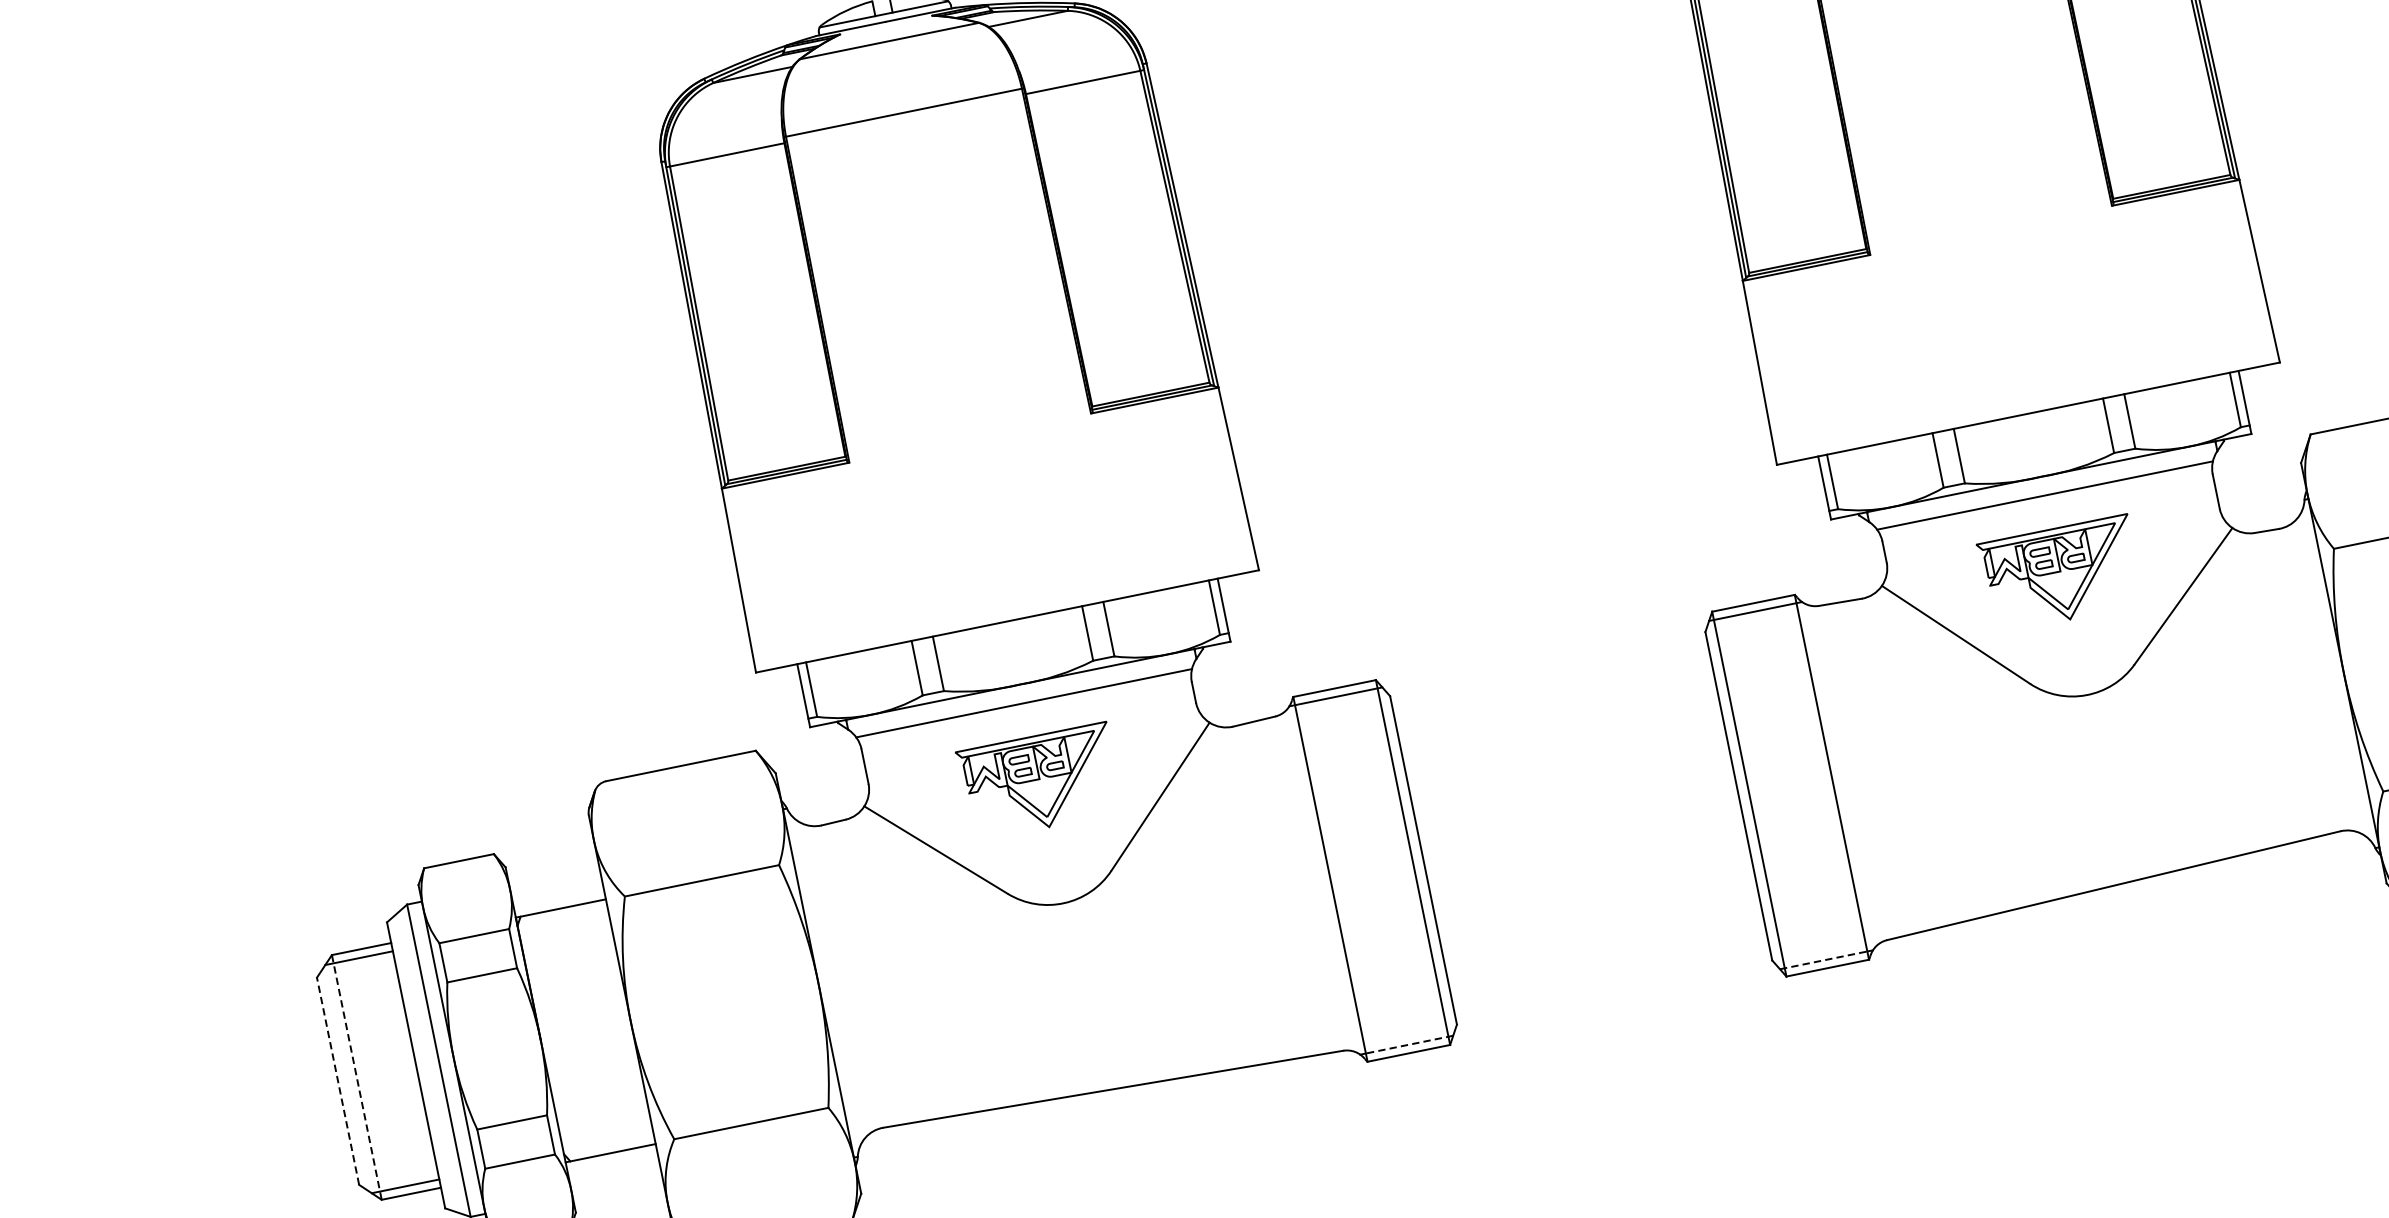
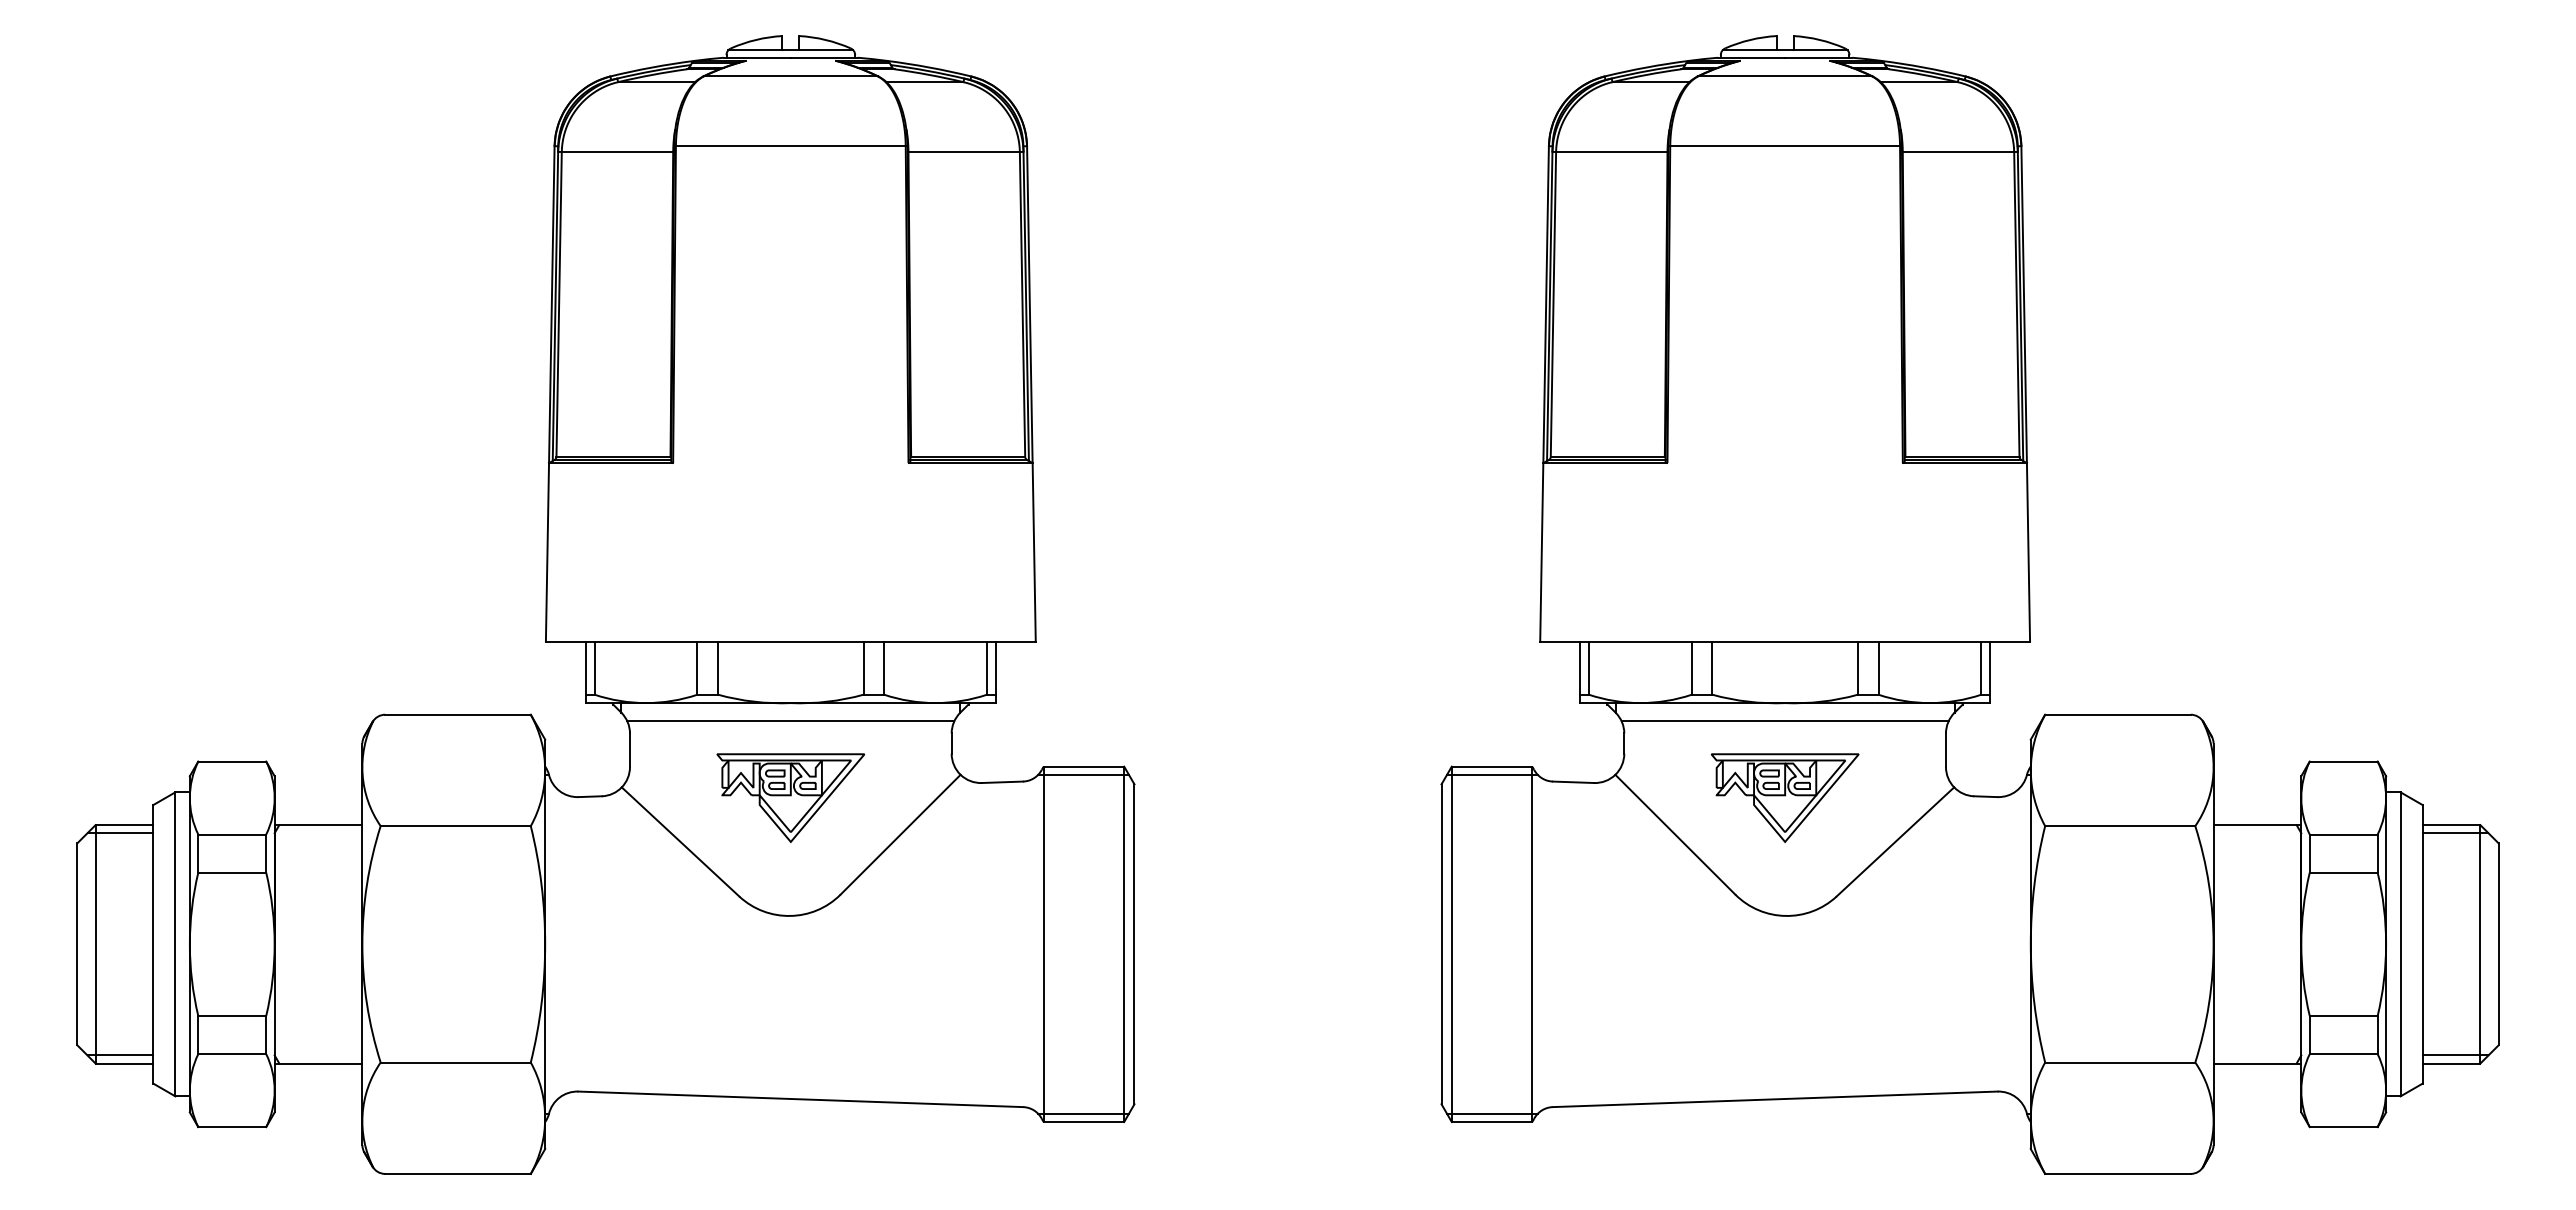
line: (1823, 959) -> (1489, 1113), dashed -> solid
line: (1409, 1044) -> (1086, 1113), dashed -> solid
line: (356, 1077) -> (95, 944), dashed -> solid
line: (338, 1081) -> (77, 944), dashed -> solid

